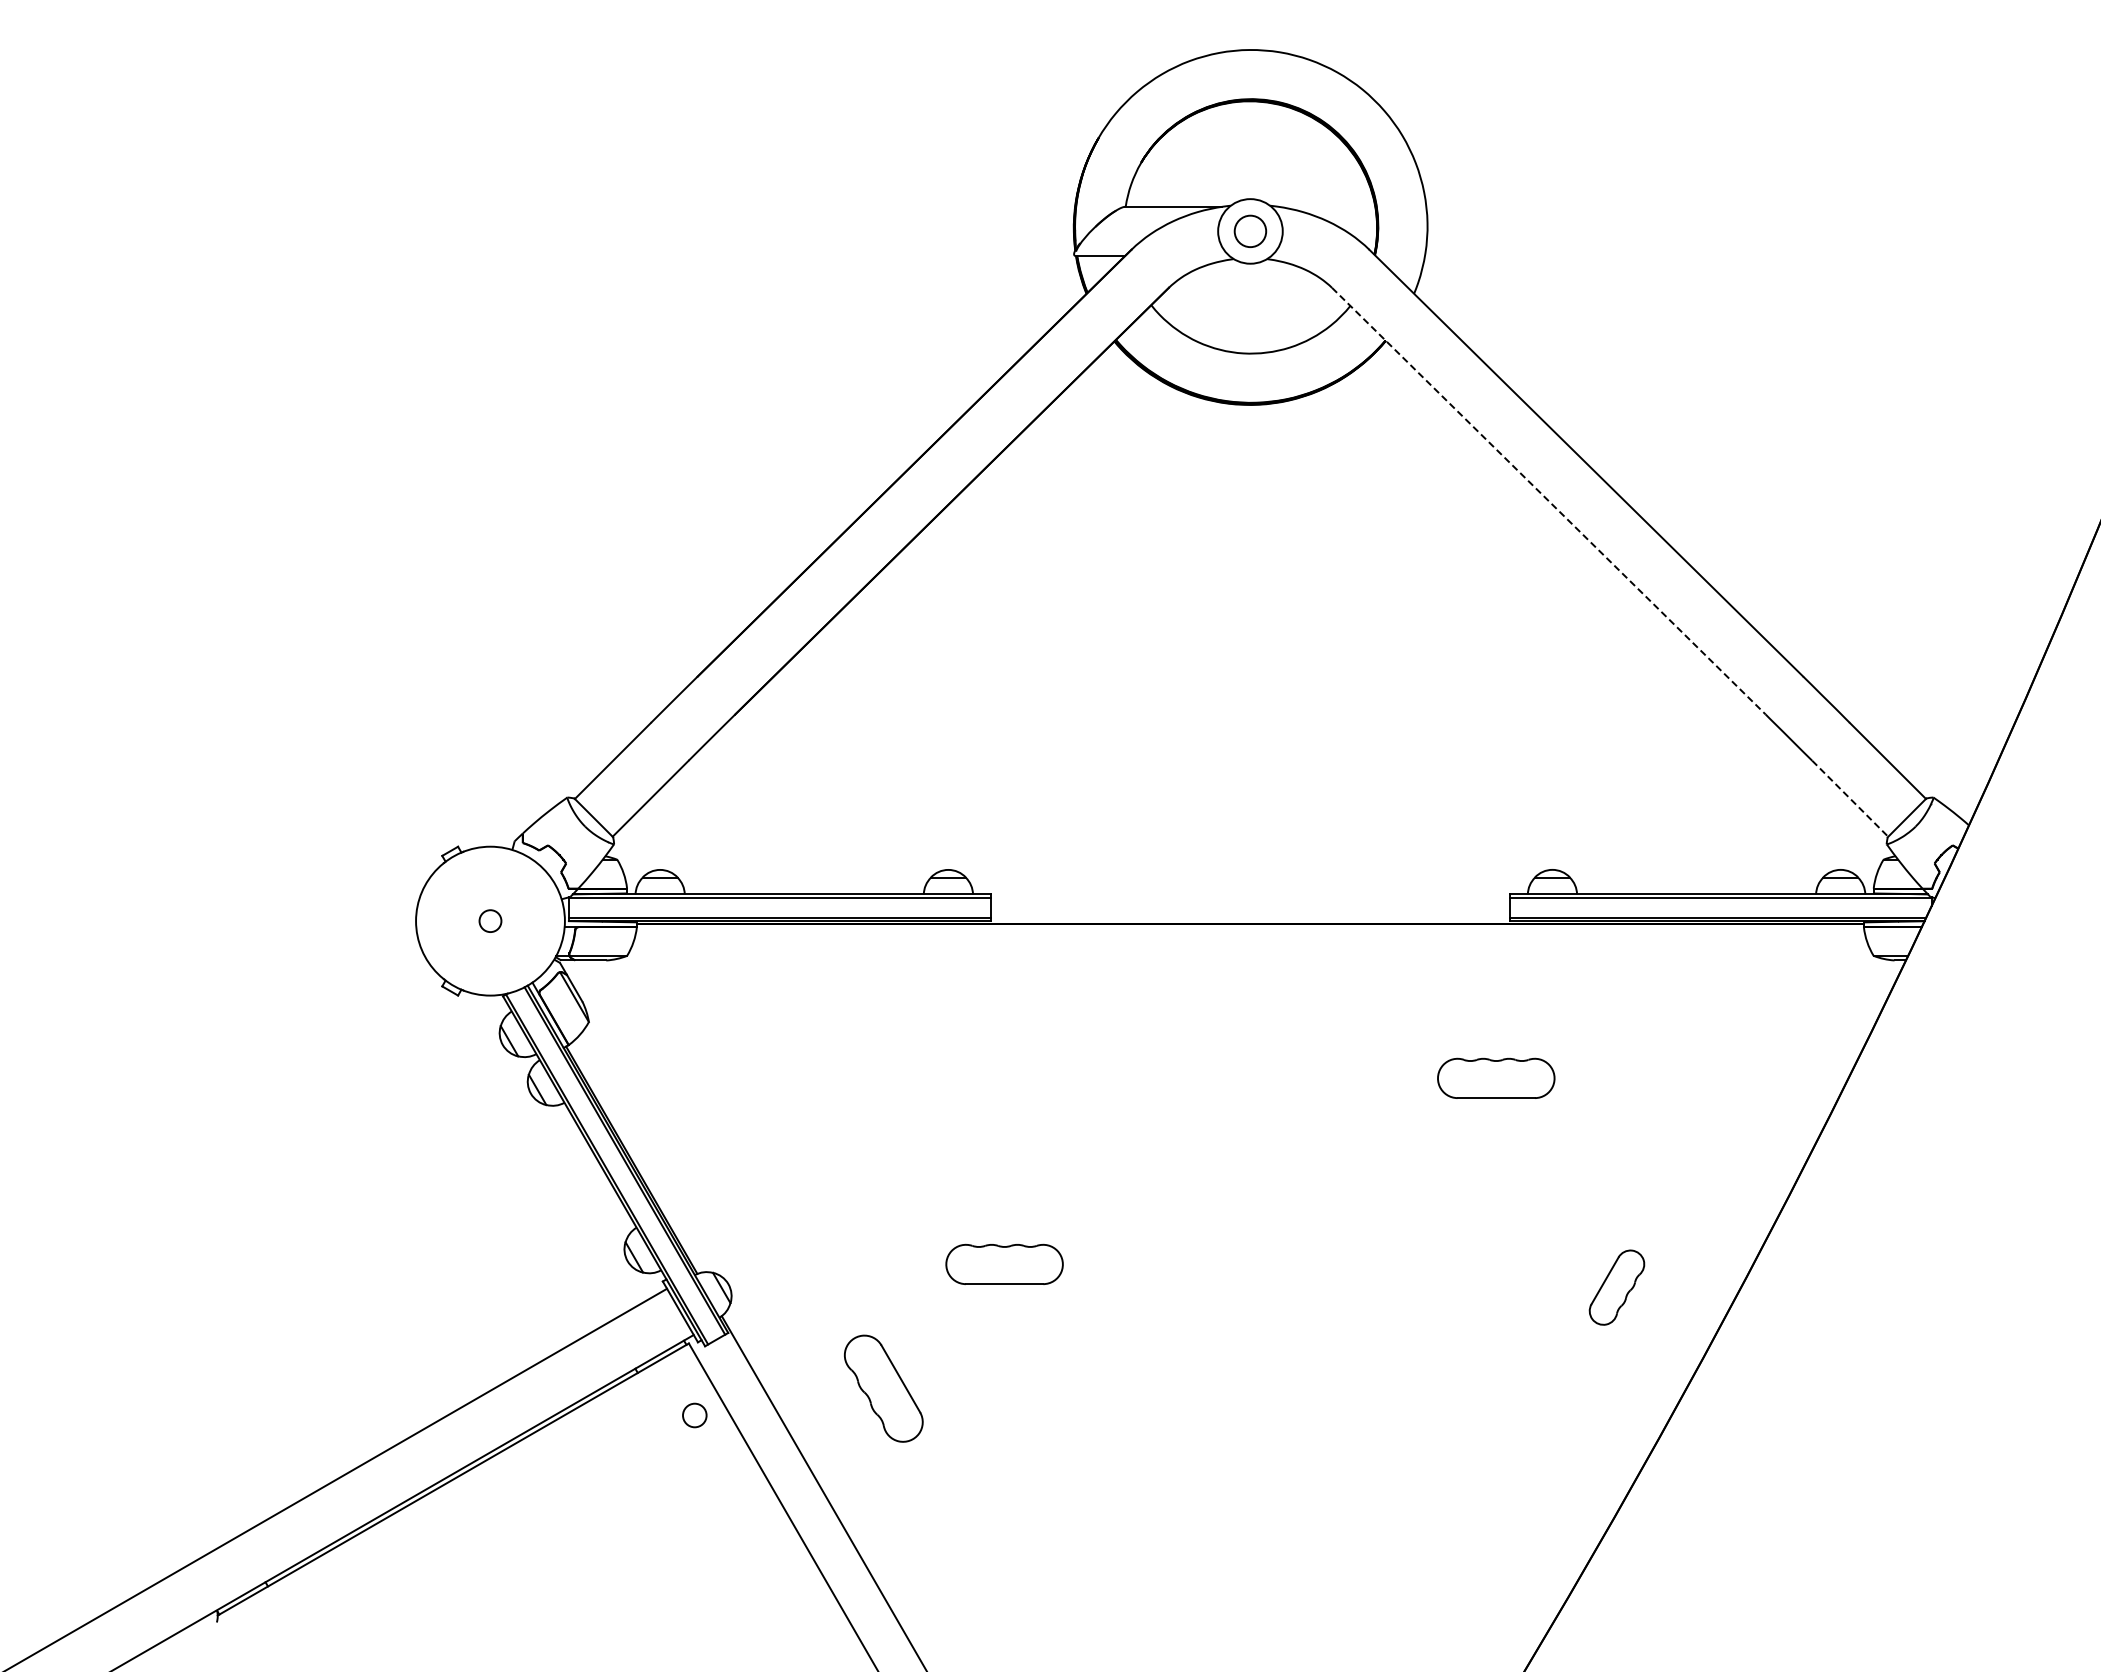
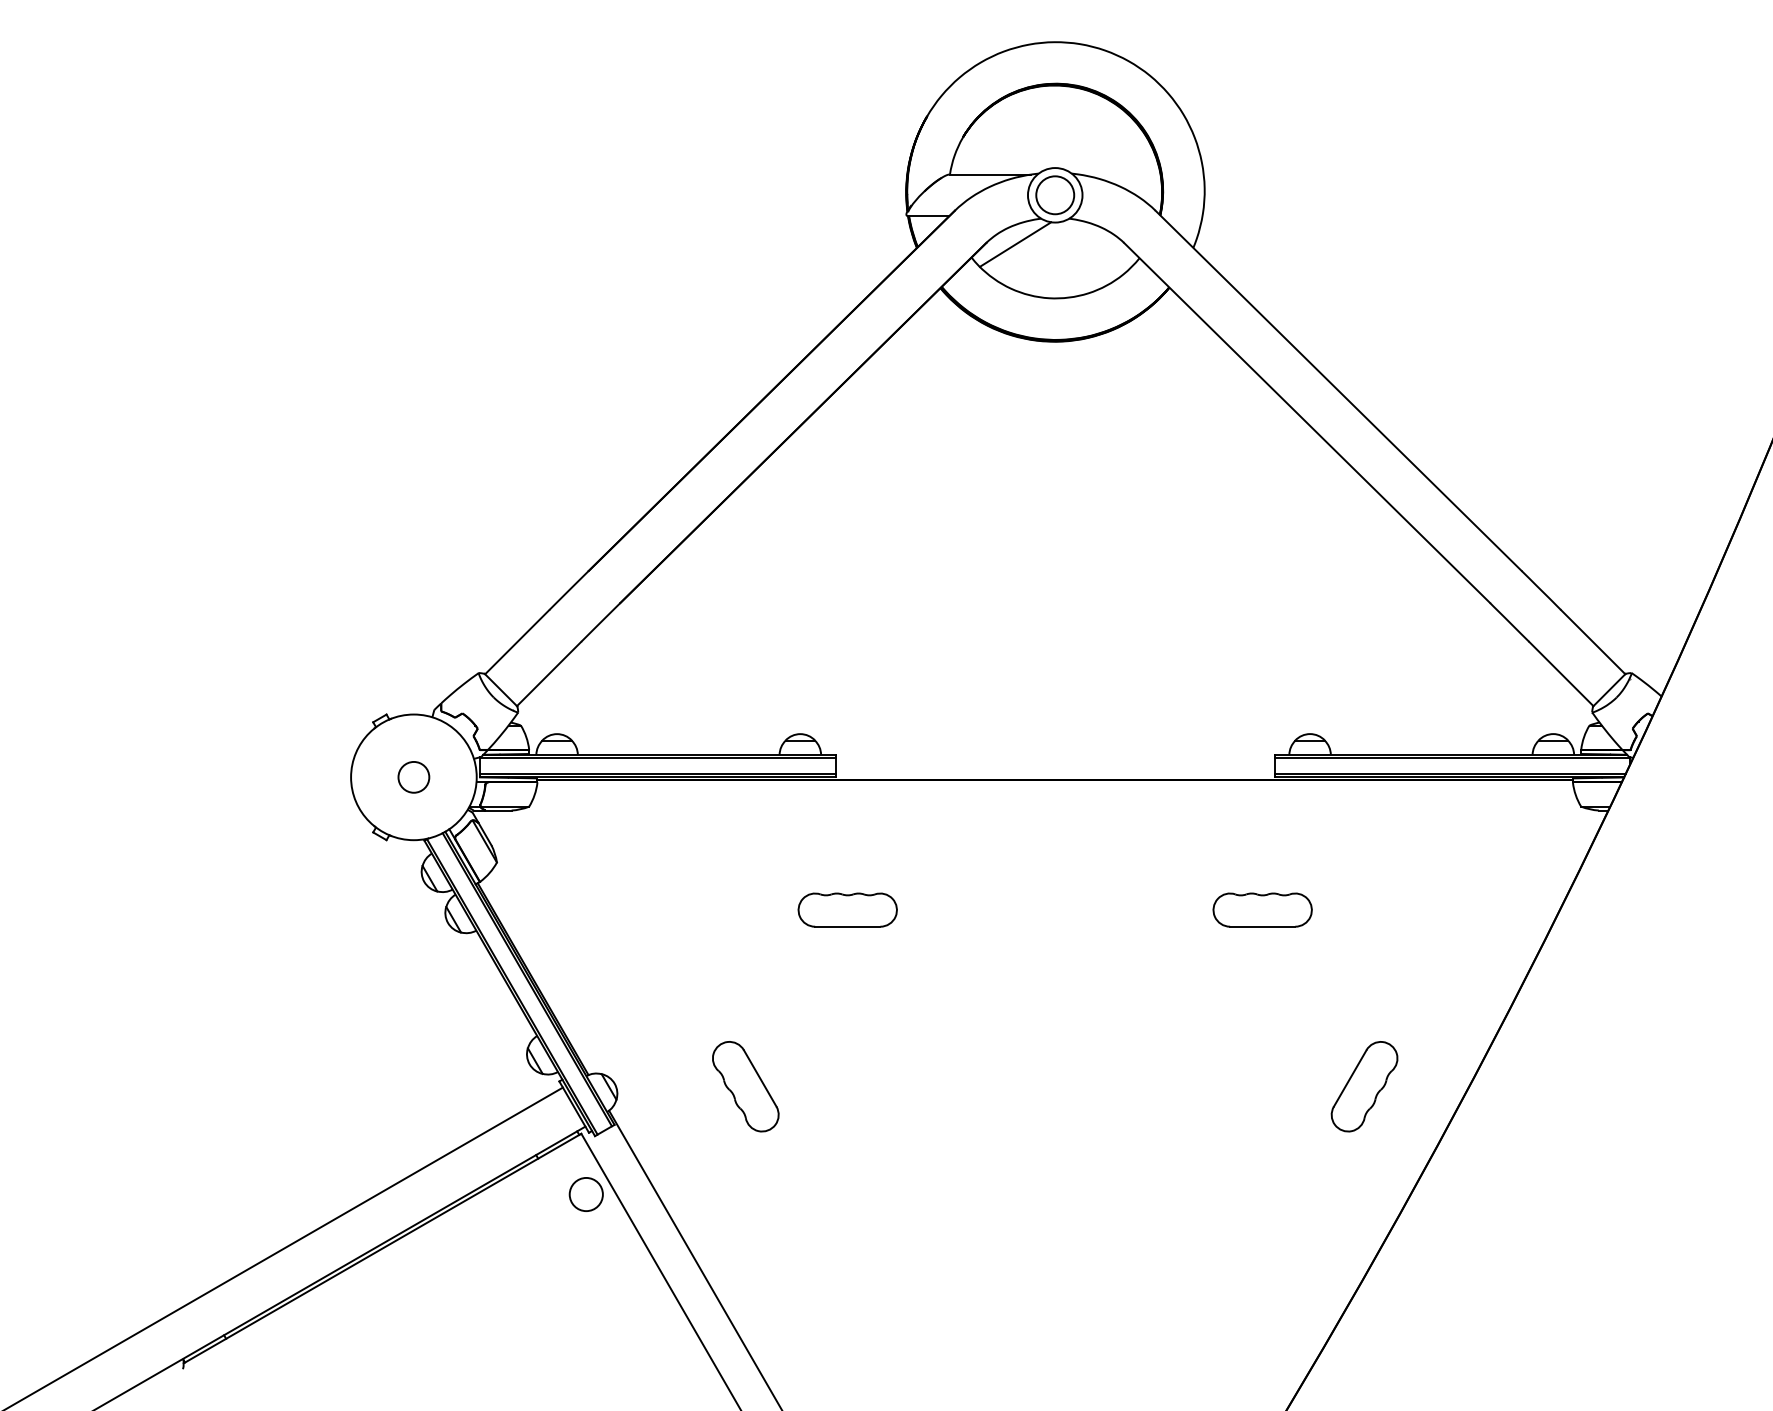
circle: (1249, 230) -> (1054, 194), size x1.43
line: (1203, 289) -> (1015, 244), added
line: (1549, 501) -> (1307, 423), dashed -> solid
line: (1850, 798) -> (1561, 673), dashed -> solid
circle: (490, 920) -> (413, 776), size x1.67
part: (1004, 1263) -> (847, 909), moved
part: (1616, 1287) -> (1364, 1086), size x1.43
part: (883, 1388) -> (745, 1086), moved
circle: (694, 1415) -> (586, 1194), size x1.67

